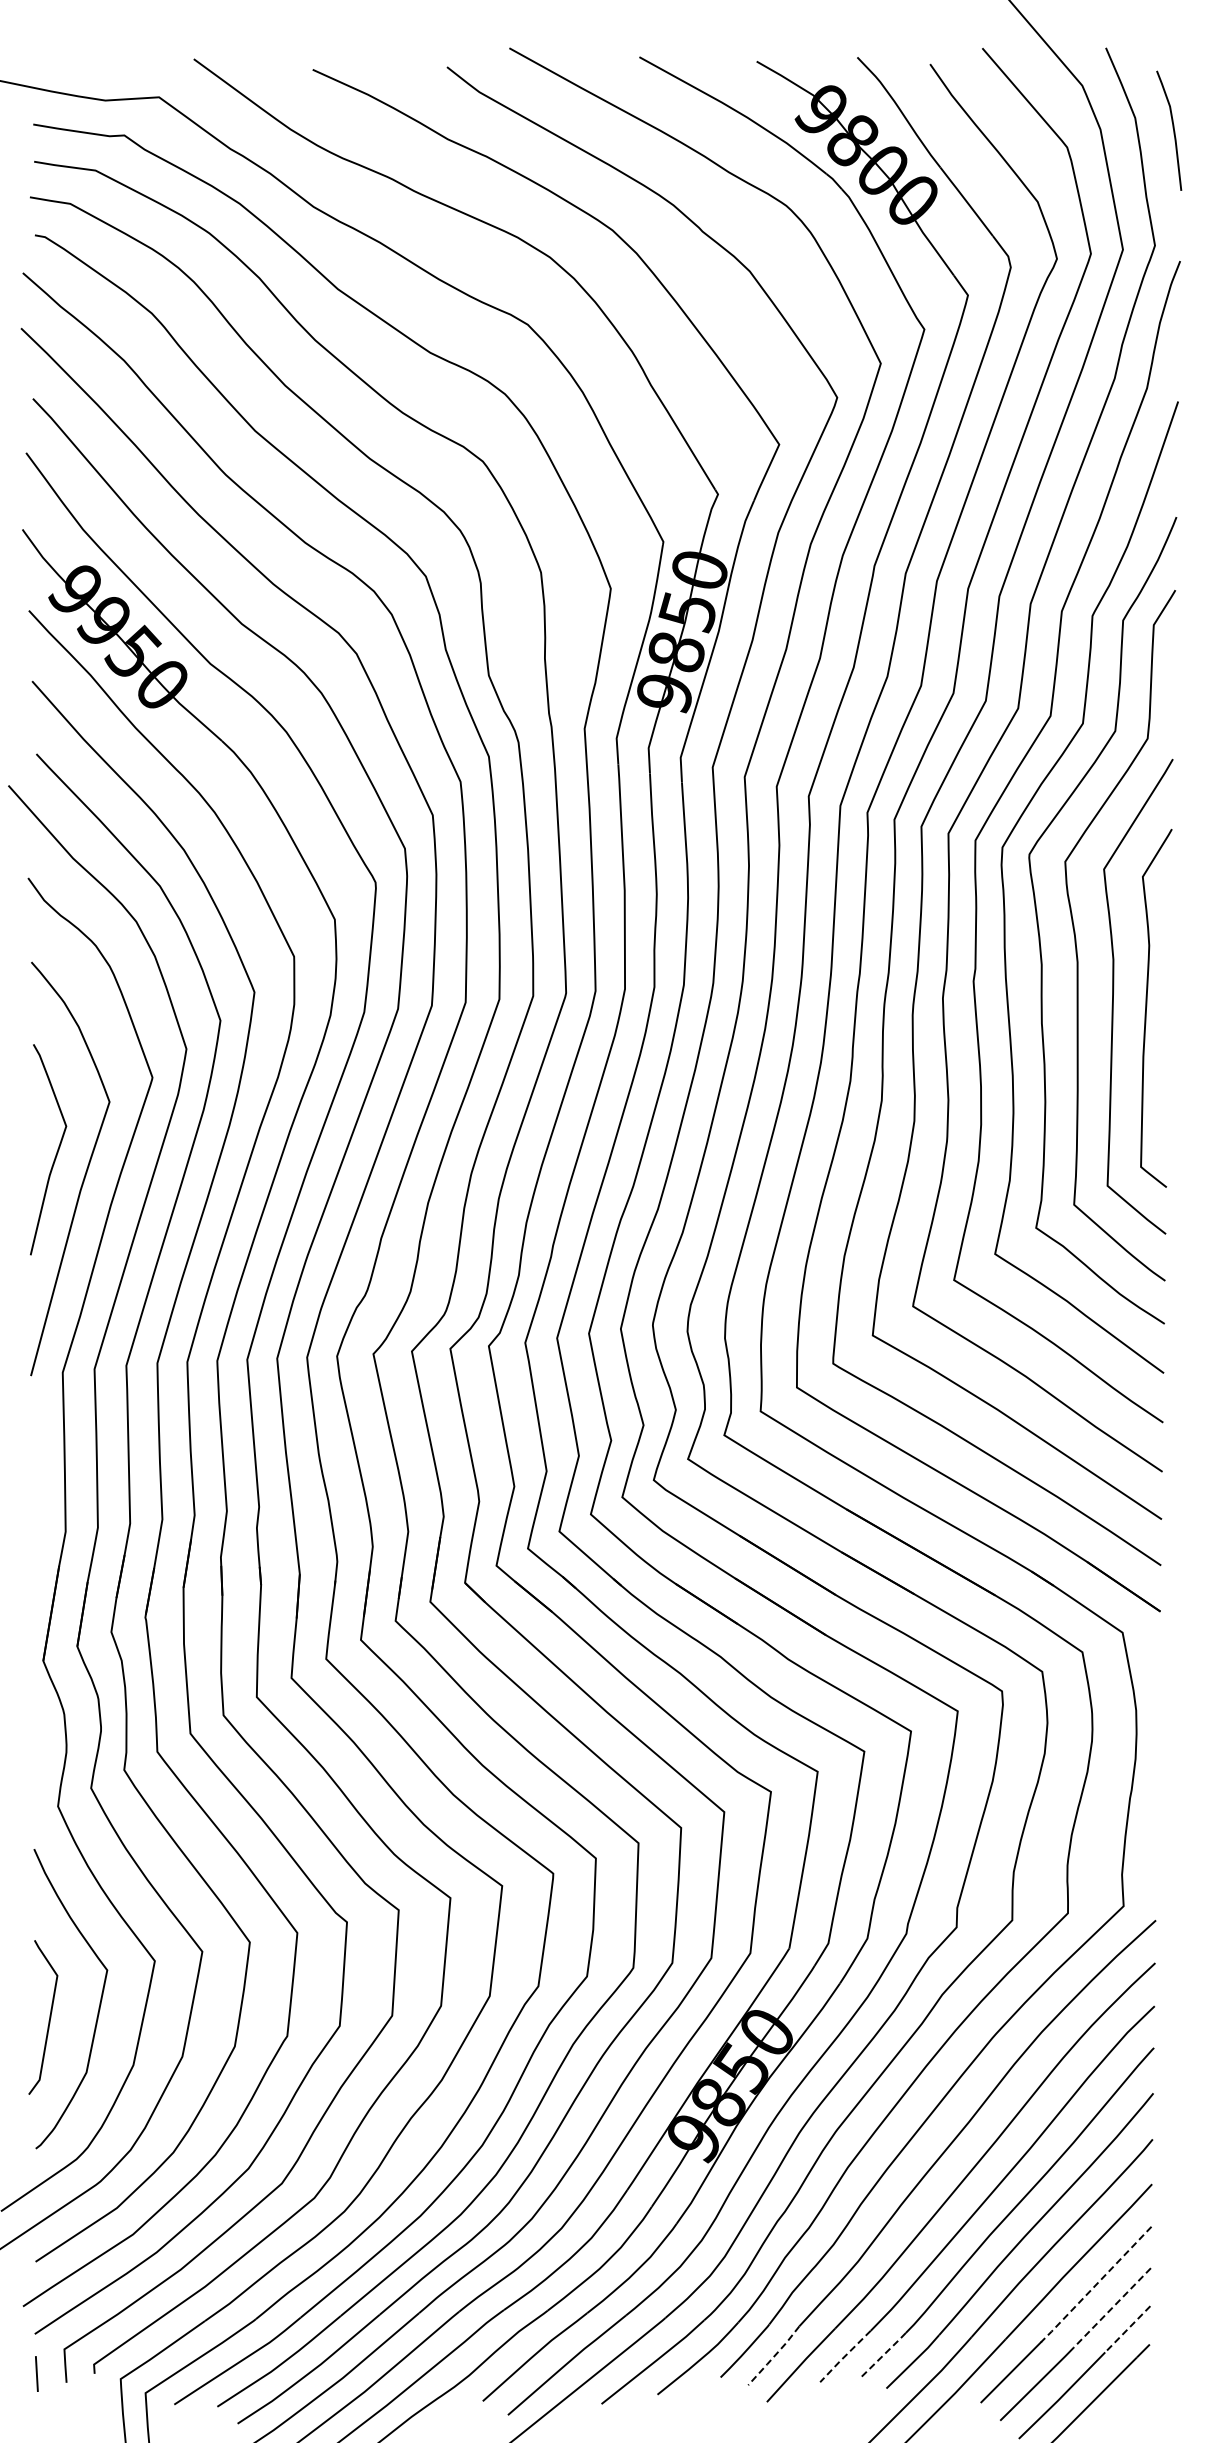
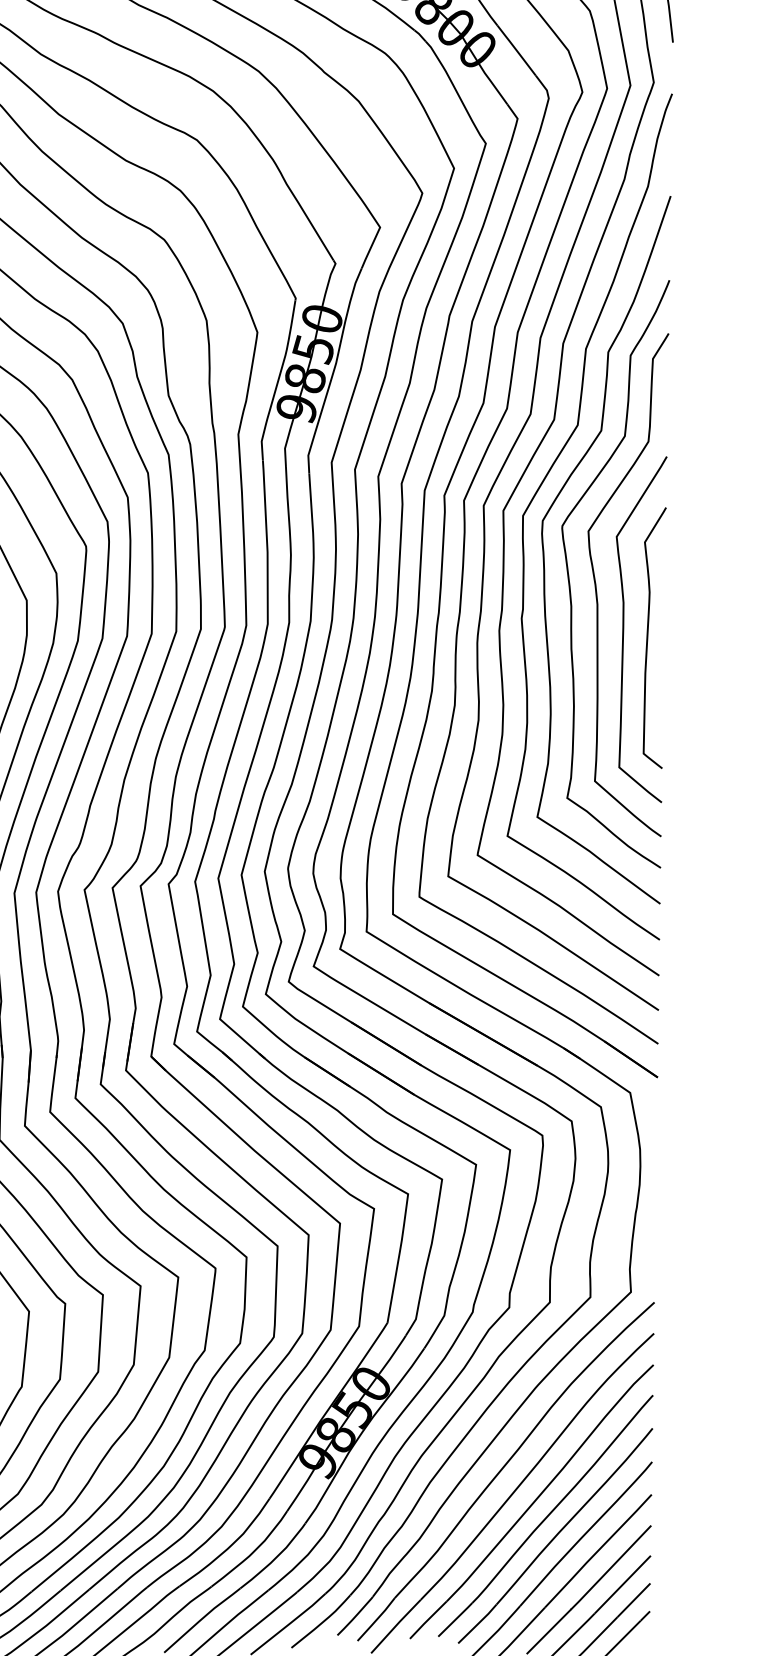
line: (1095, 2285) -> (610, 1568), dashed -> solid
line: (1112, 2308) -> (622, 1585), dashed -> solid
line: (1127, 2329) -> (633, 1600), dashed -> solid
line: (774, 2356) -> (376, 1620), dashed -> solid
line: (882, 2356) -> (455, 1620), dashed -> solid
line: (844, 2357) -> (427, 1620), dashed -> solid

